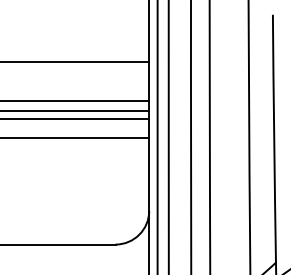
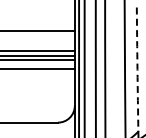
arc: (274, 138) -> (137, 69), solid -> dashed

